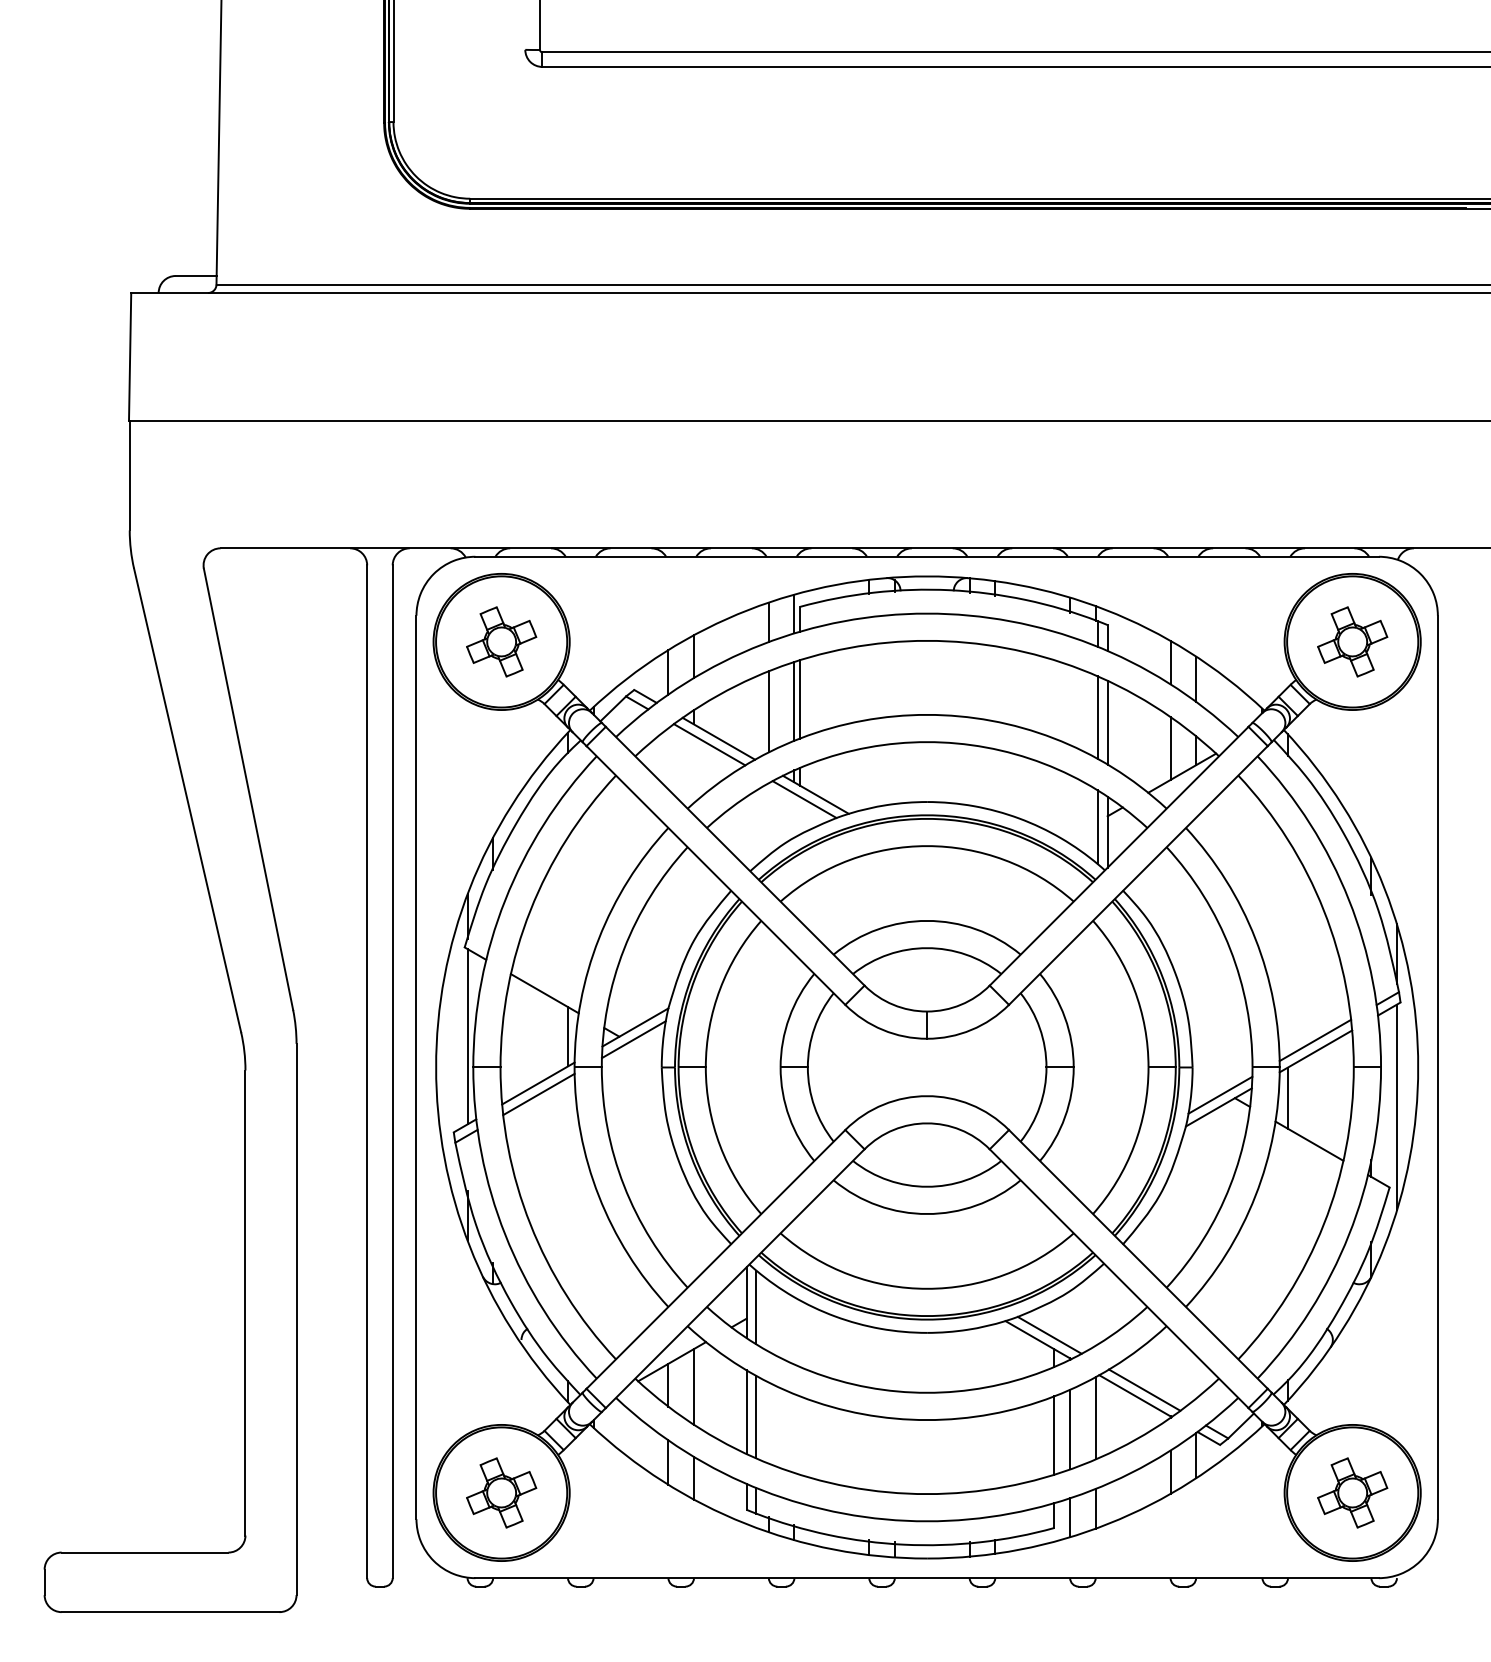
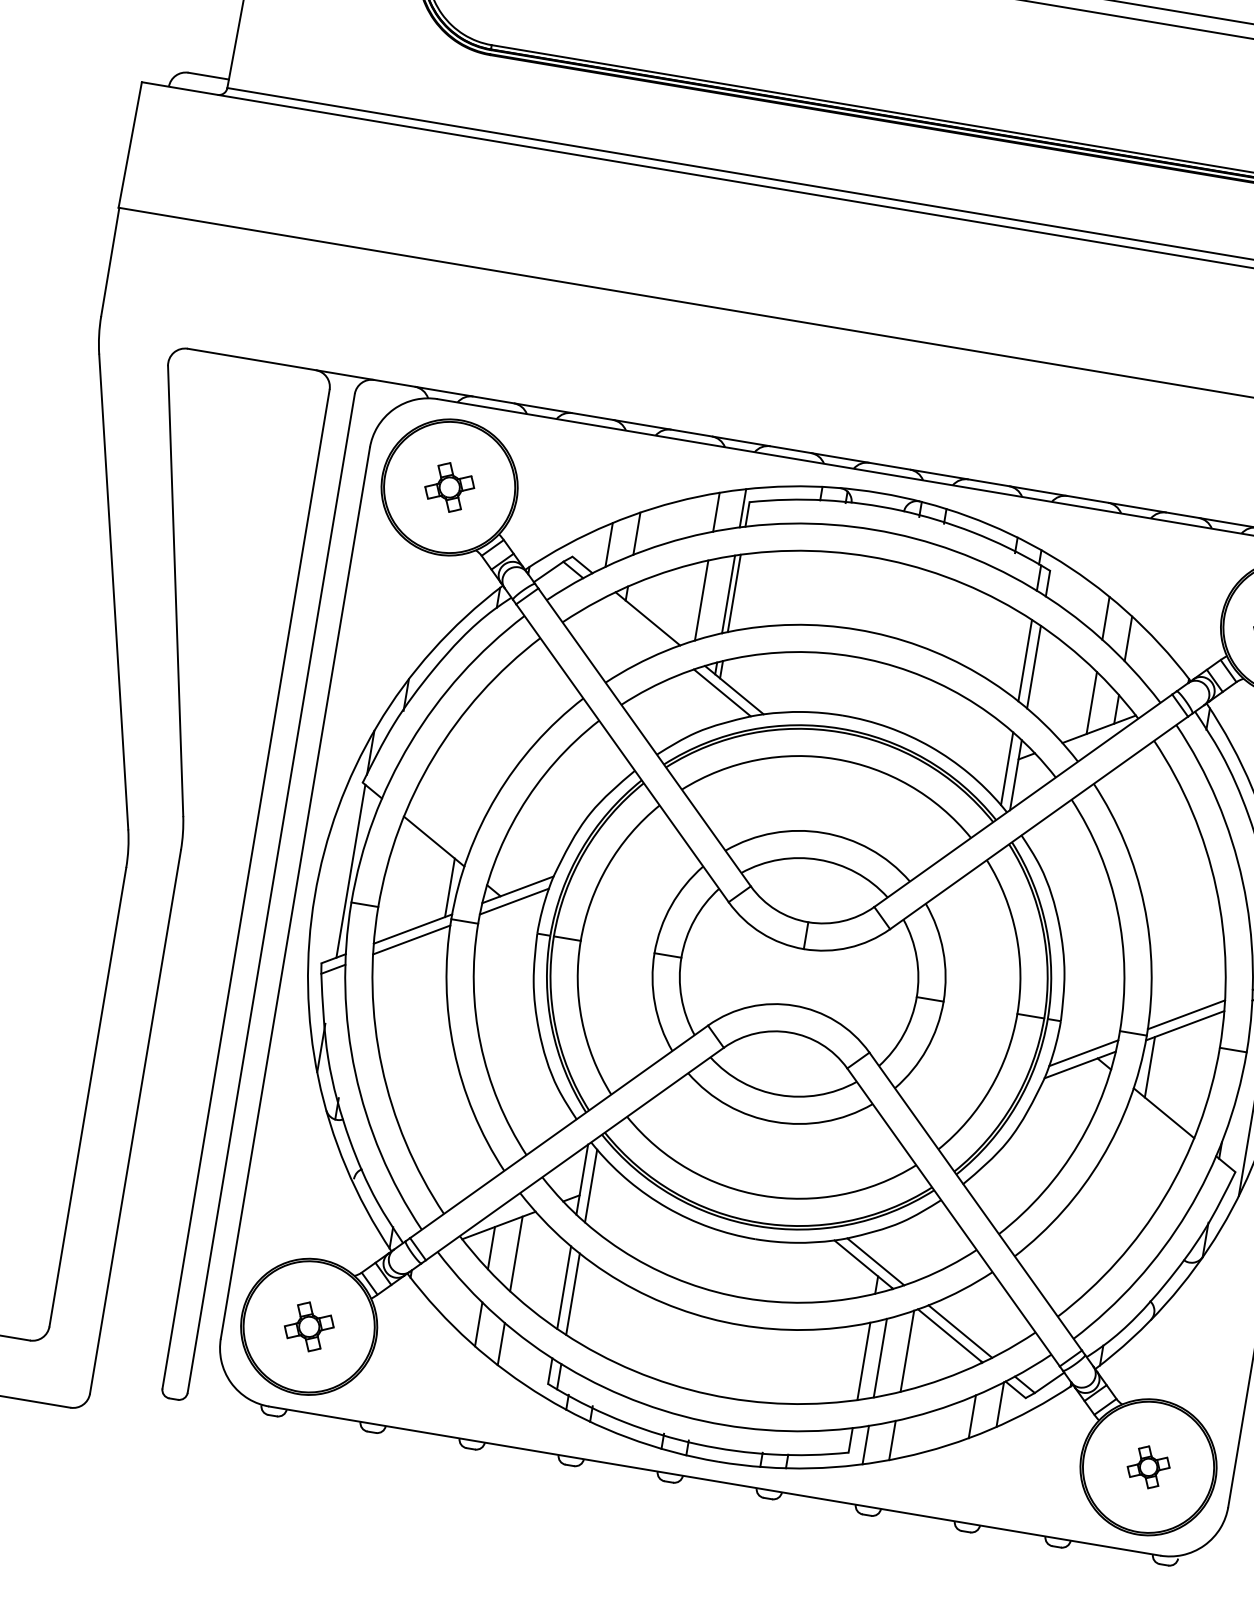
part: (501, 641) -> (449, 487), size x0.7
line: (709, 744) -> (637, 622), removed
part: (501, 1492) -> (309, 1326), size x0.7
part: (1352, 1492) -> (1148, 1466), size x0.6

